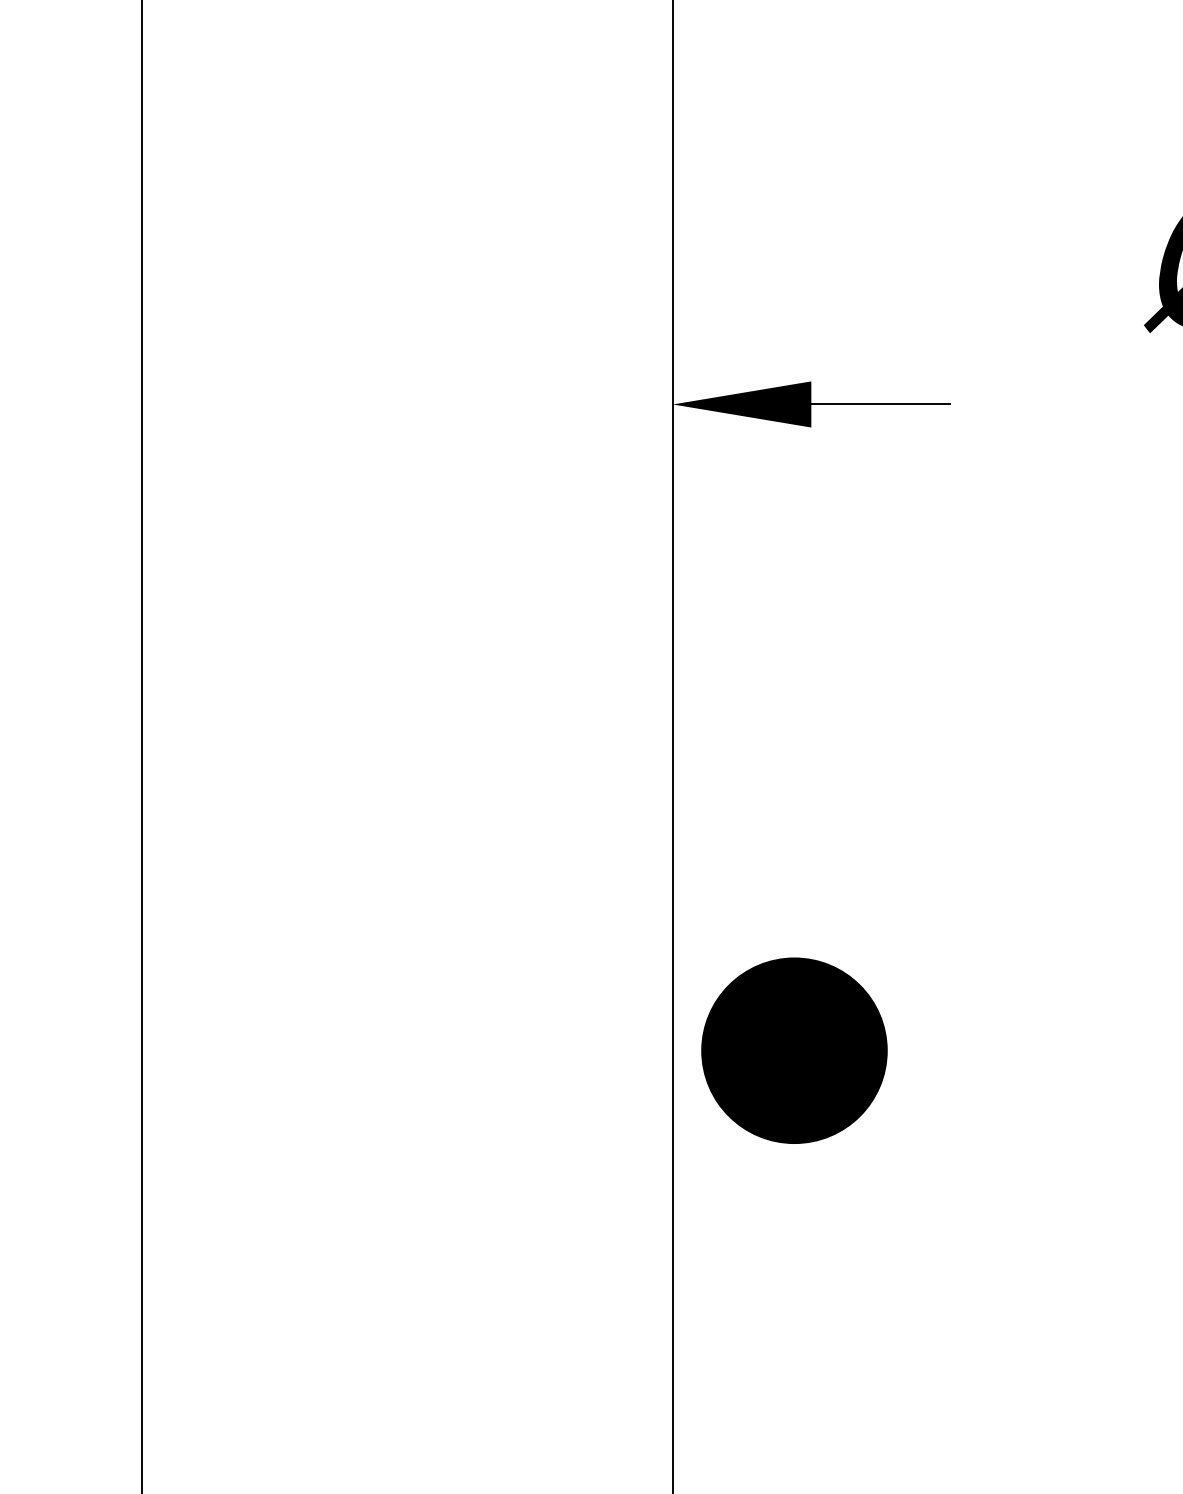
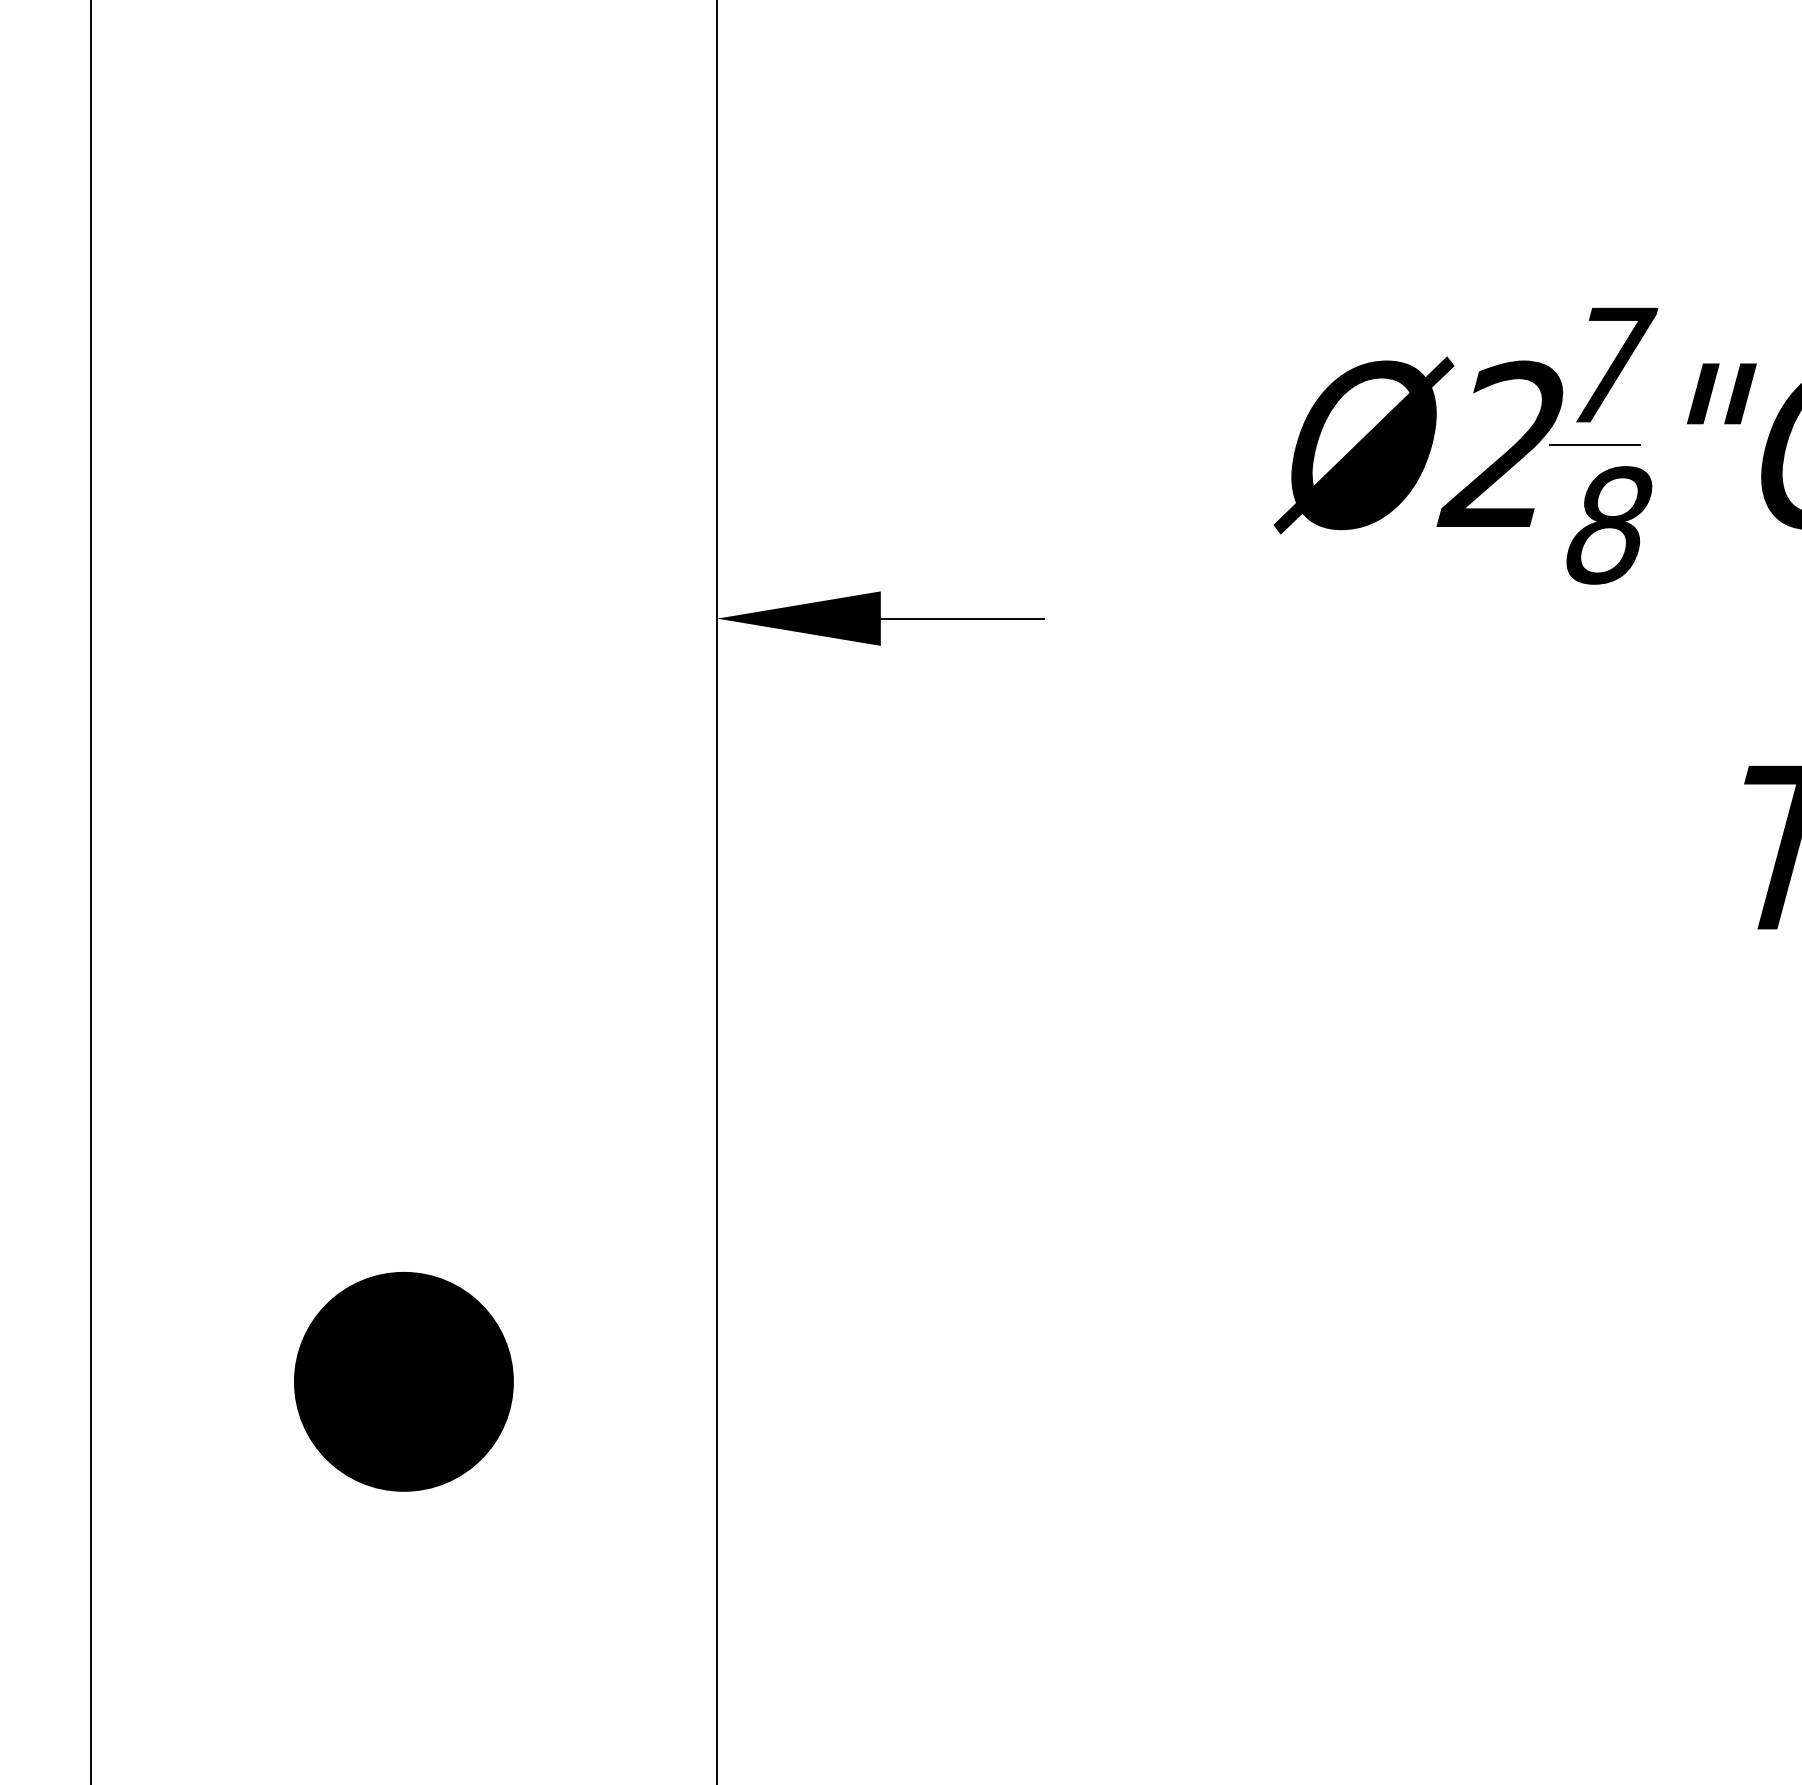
part: (794, 1050) -> (403, 1381), moved

